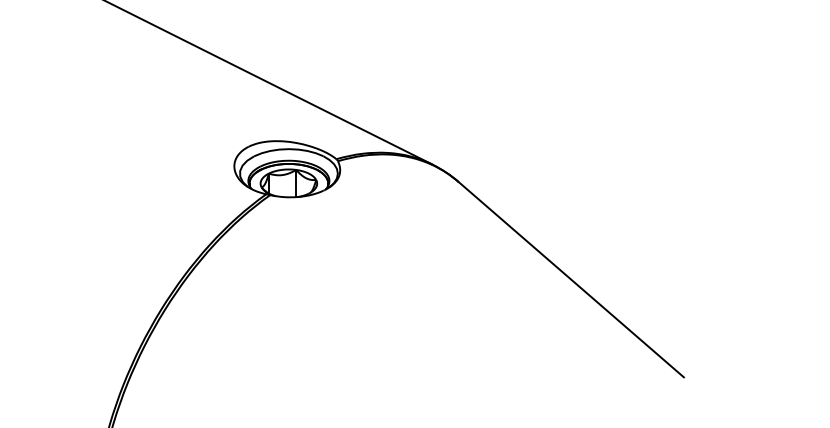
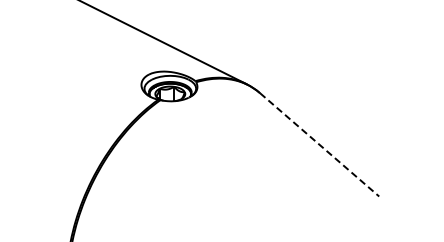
line: (571, 278) -> (319, 144), solid -> dashed

